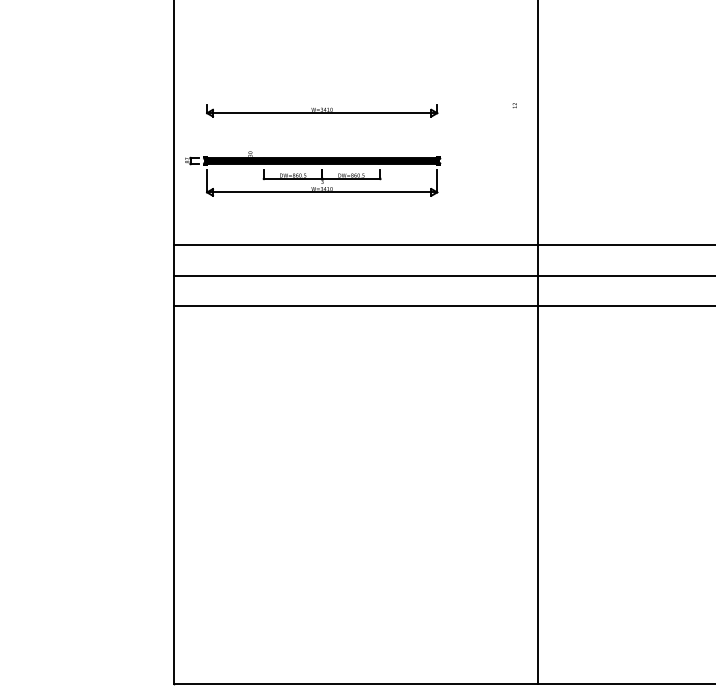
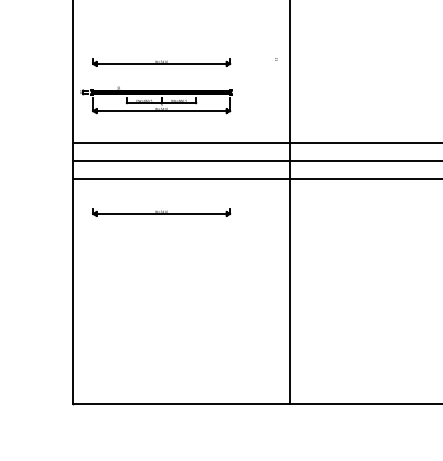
part: (322, 362) -> (161, 212), added

